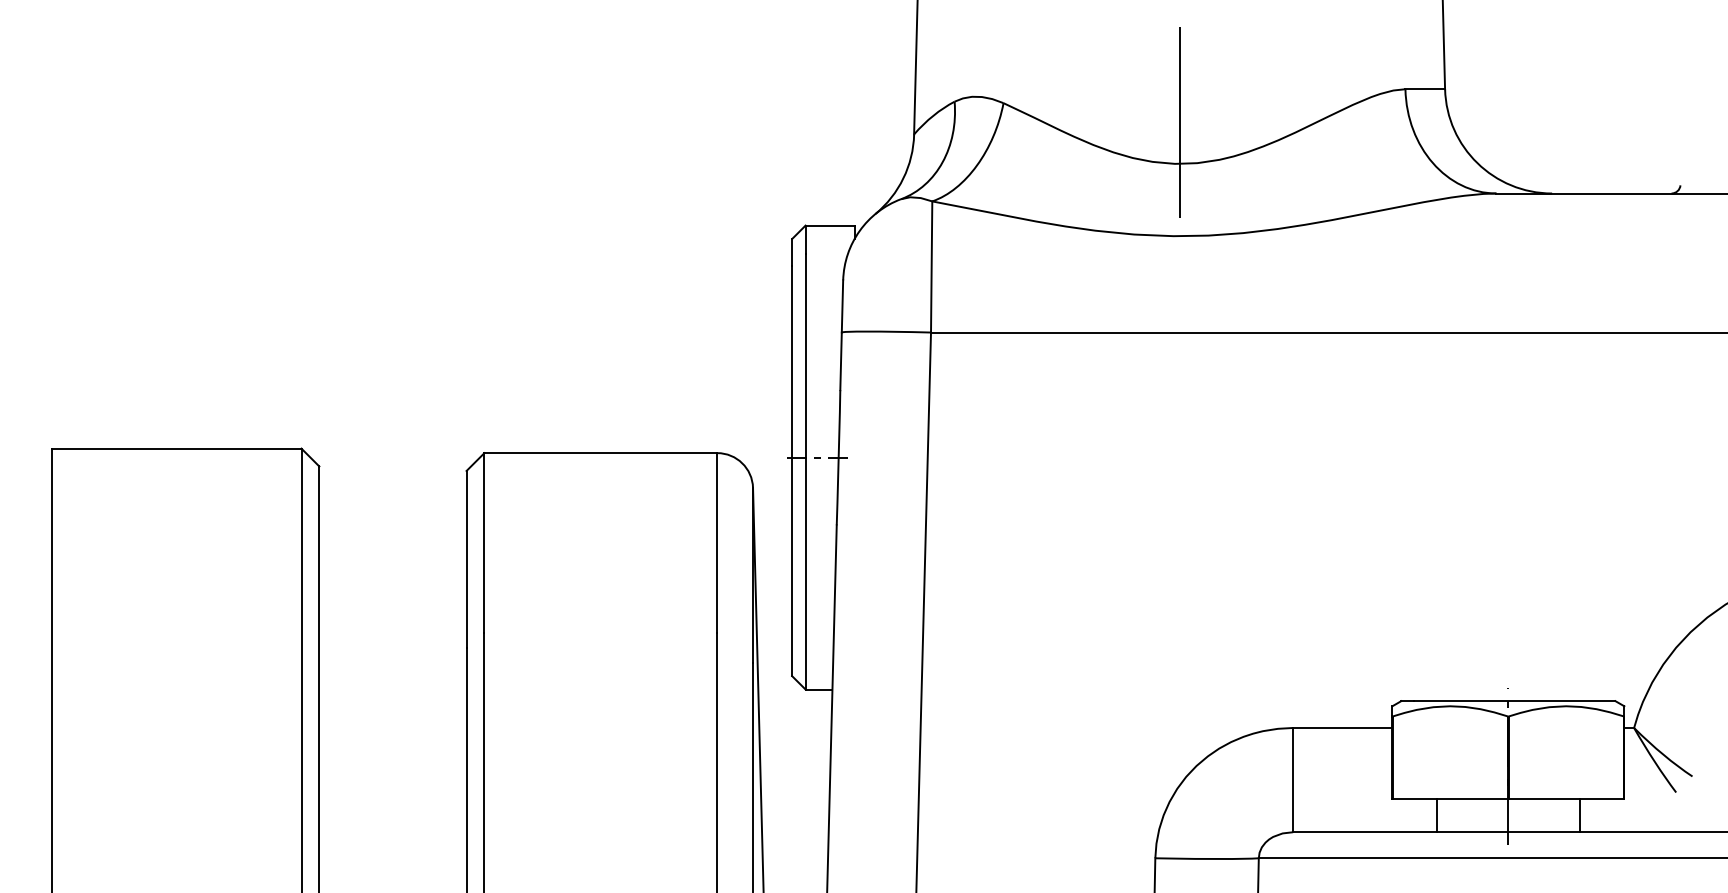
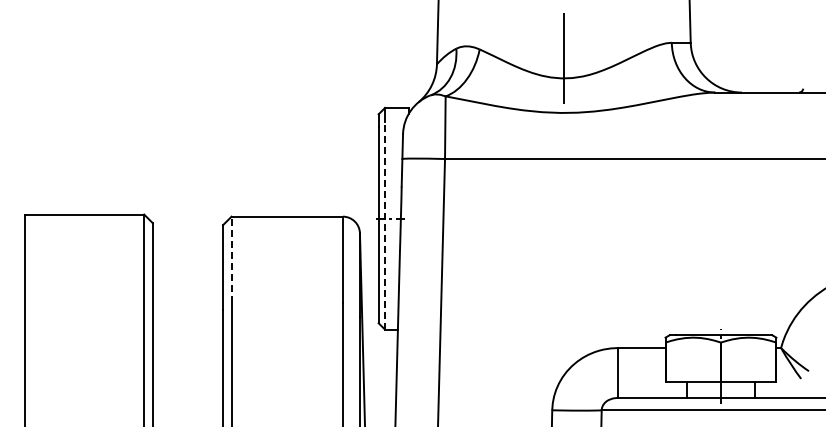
line: (806, 471) -> (385, 225), solid -> dashed
line: (484, 542) -> (231, 259), solid -> dashed

